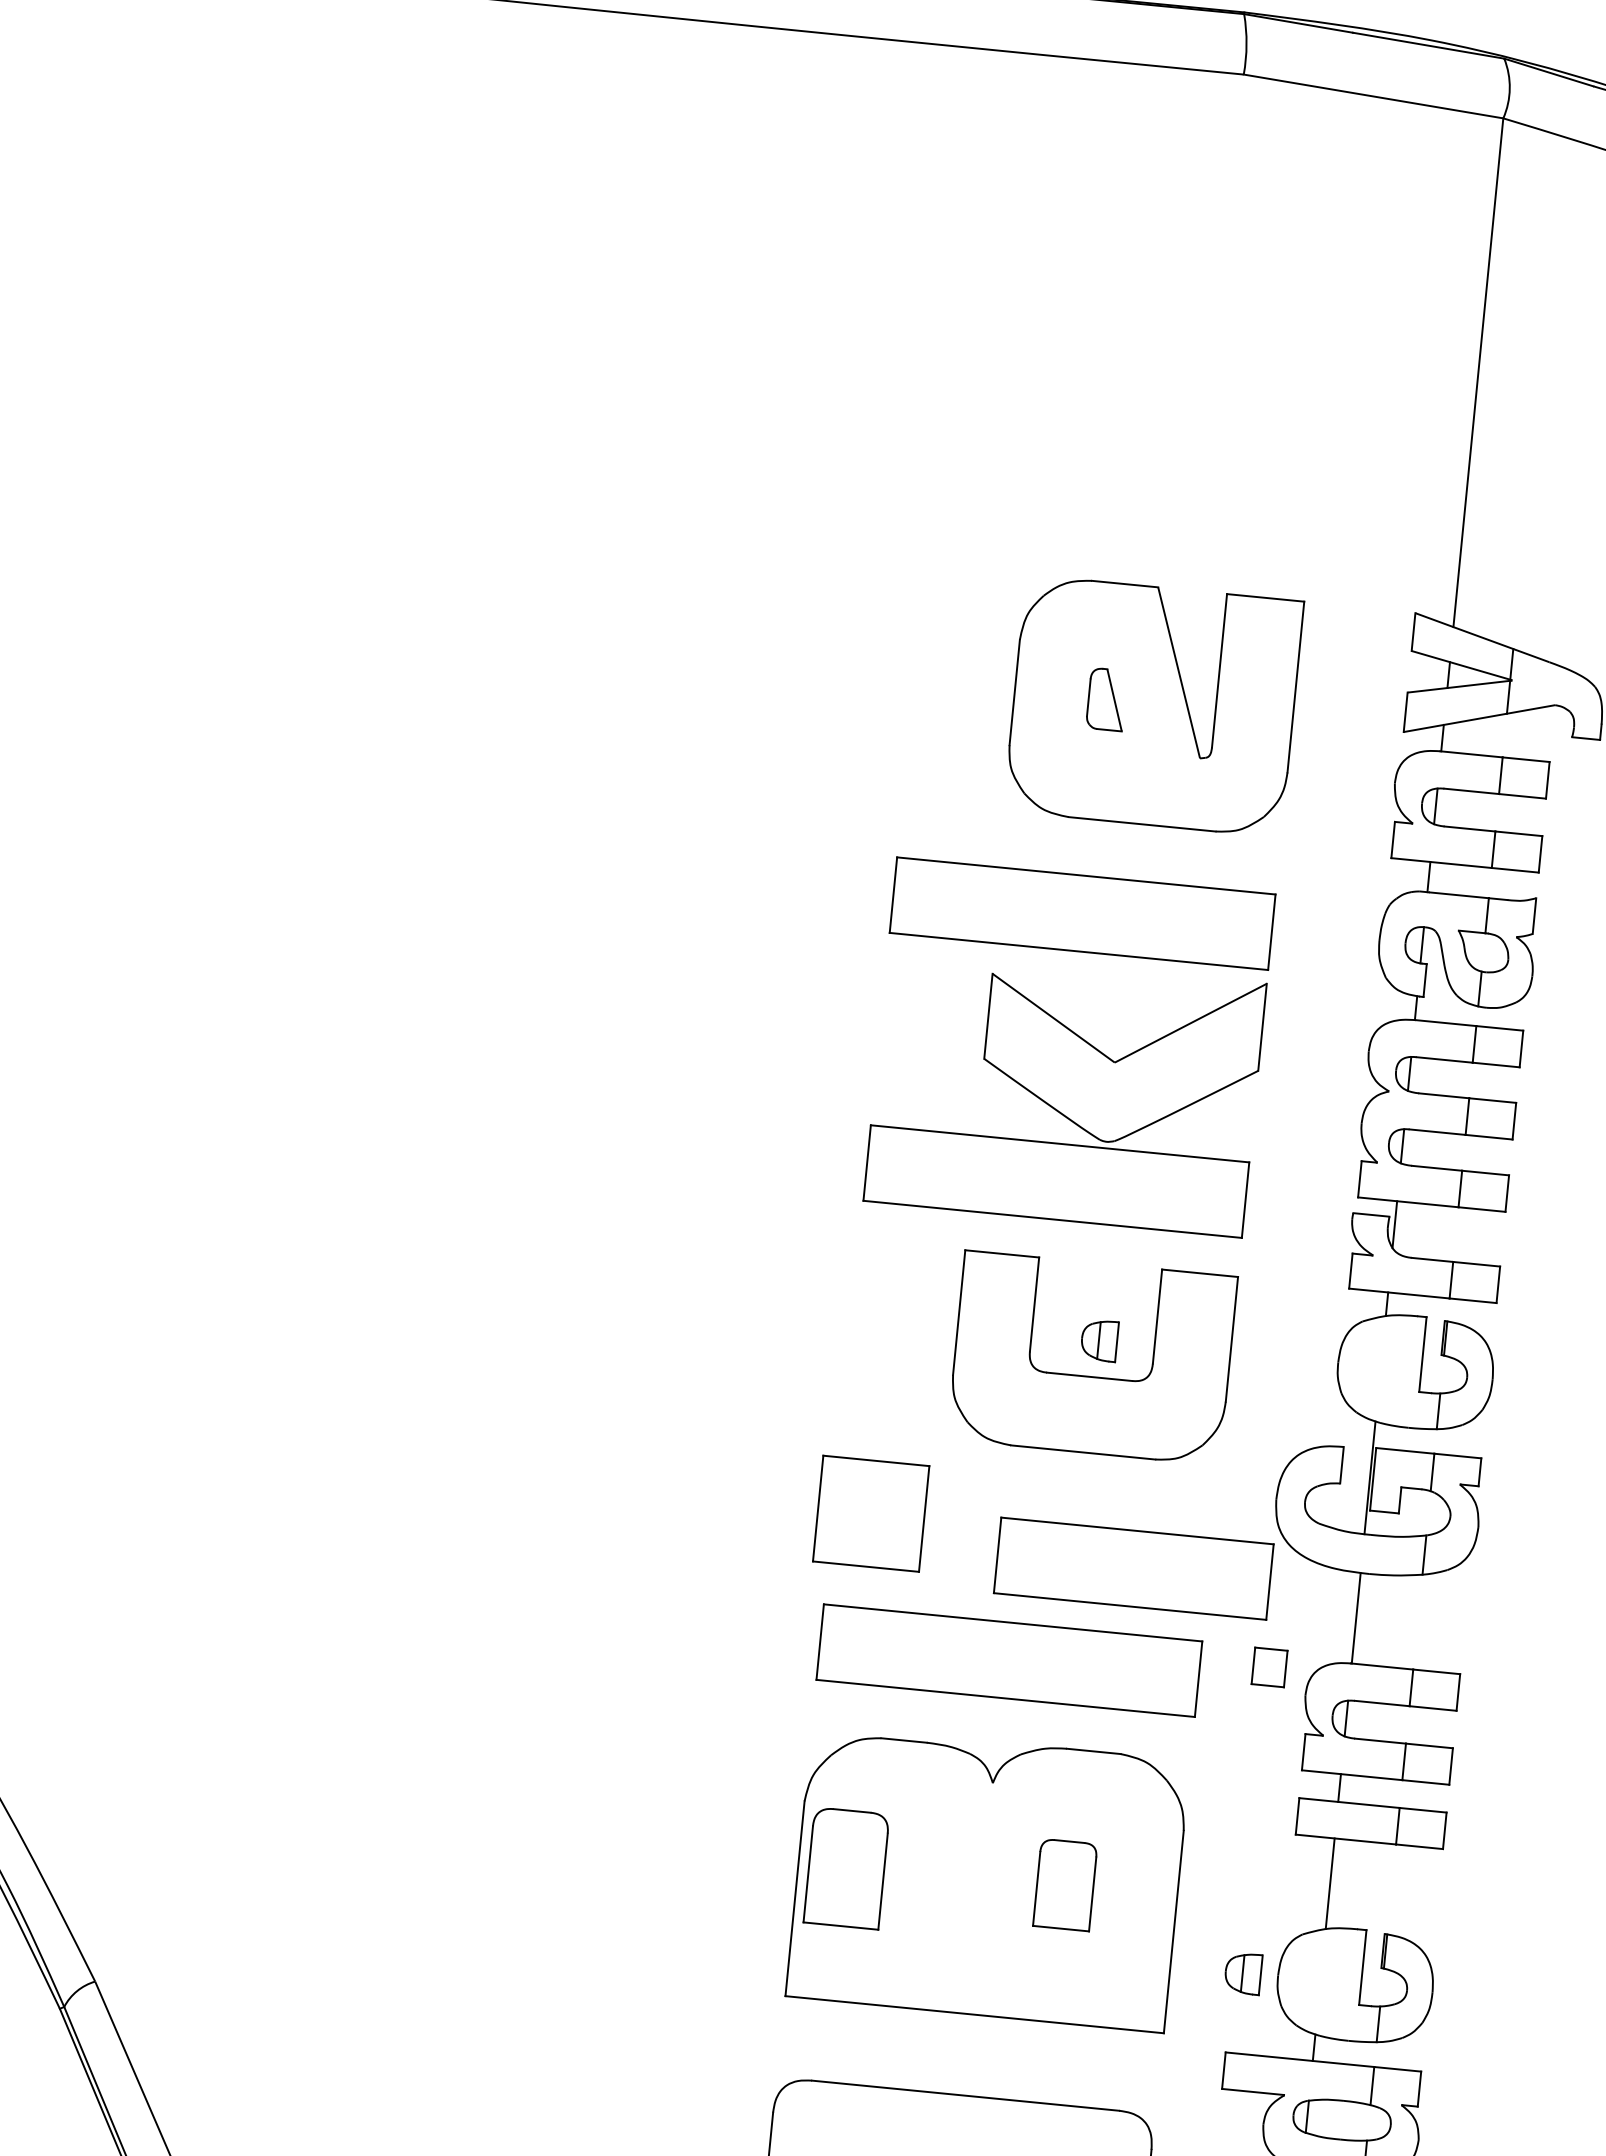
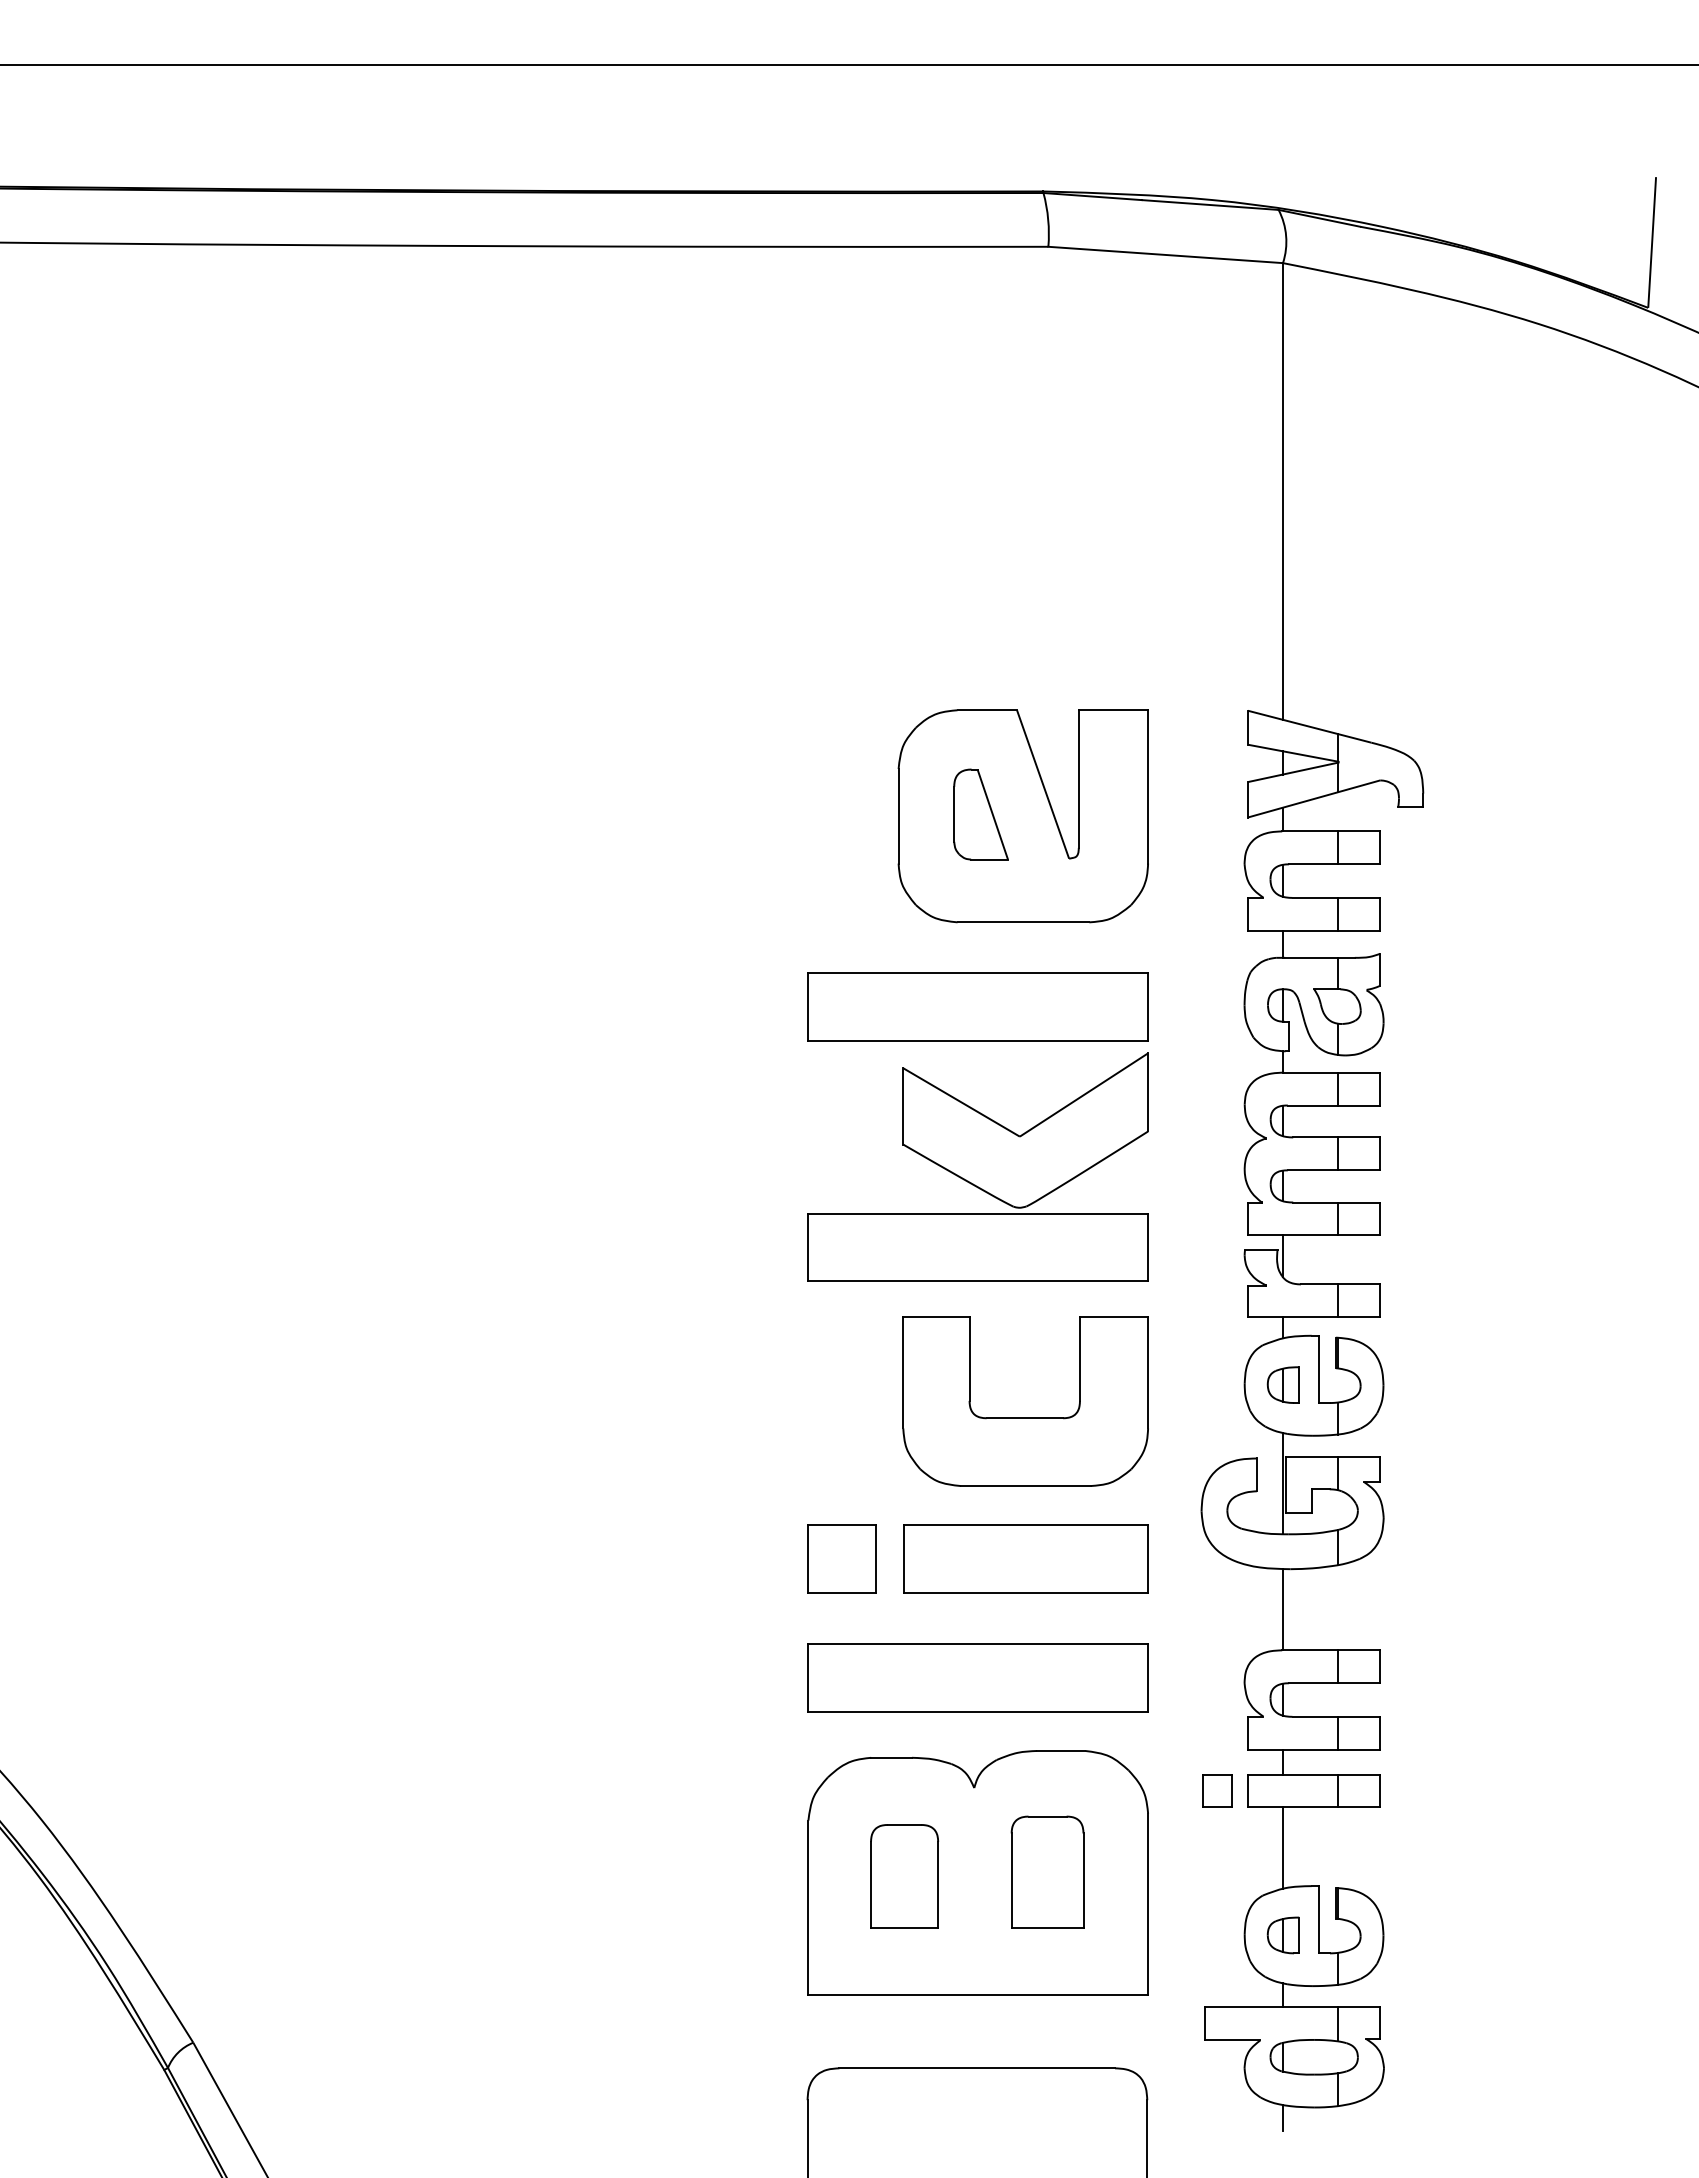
part: (1106, 699) -> (980, 814), size x1.67
part: (1098, 1339) -> (1282, 1384), moved
part: (870, 1513) -> (841, 1558), size x0.71
part: (1133, 1568) -> (1025, 1558), moved
part: (1269, 1666) -> (1217, 1790), moved
part: (846, 1868) -> (904, 1876), moved
part: (1065, 1884) -> (1047, 1871), size x1.43
part: (1242, 1973) -> (1282, 1935), moved

